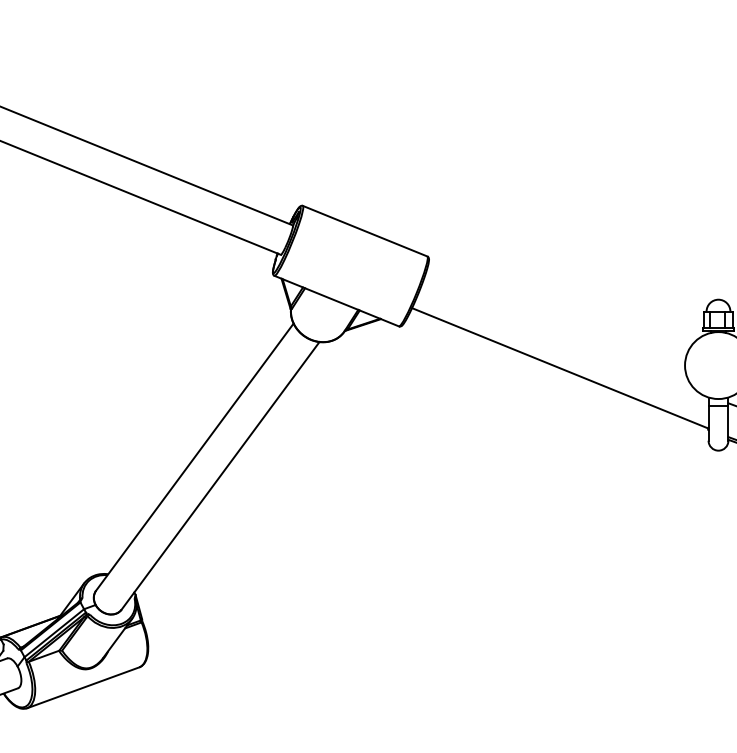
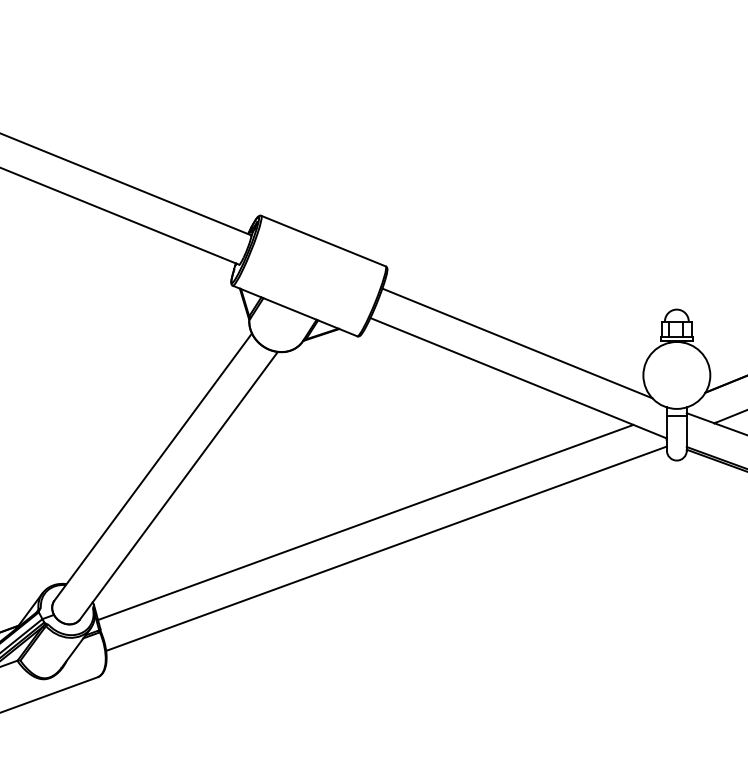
line: (559, 333) -> (517, 343), added
line: (407, 512) -> (365, 522), added
line: (428, 538) -> (386, 548), added

